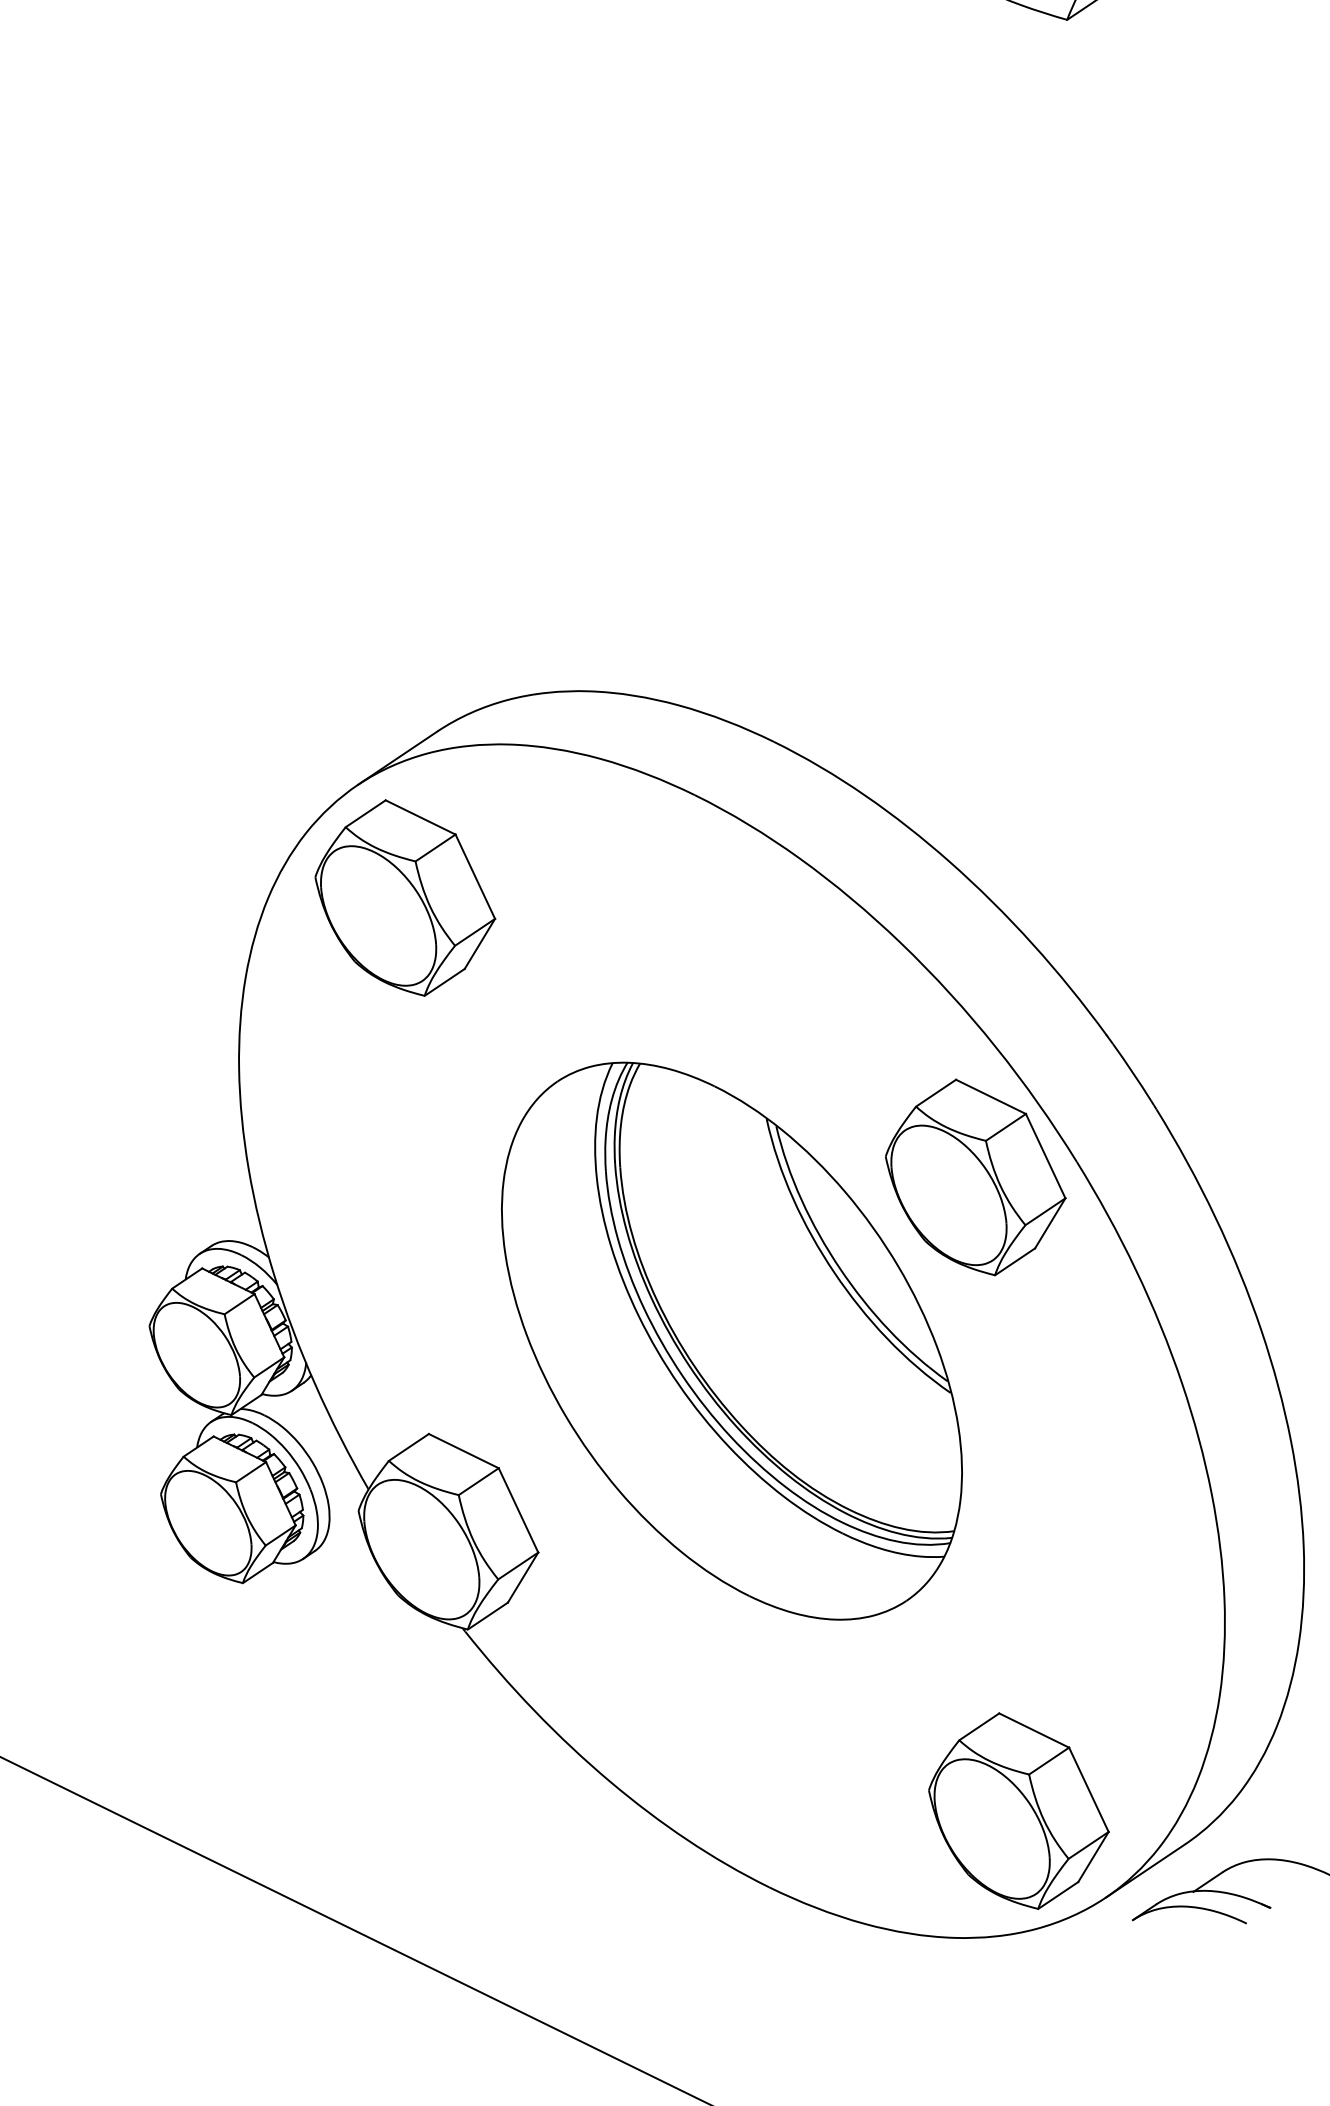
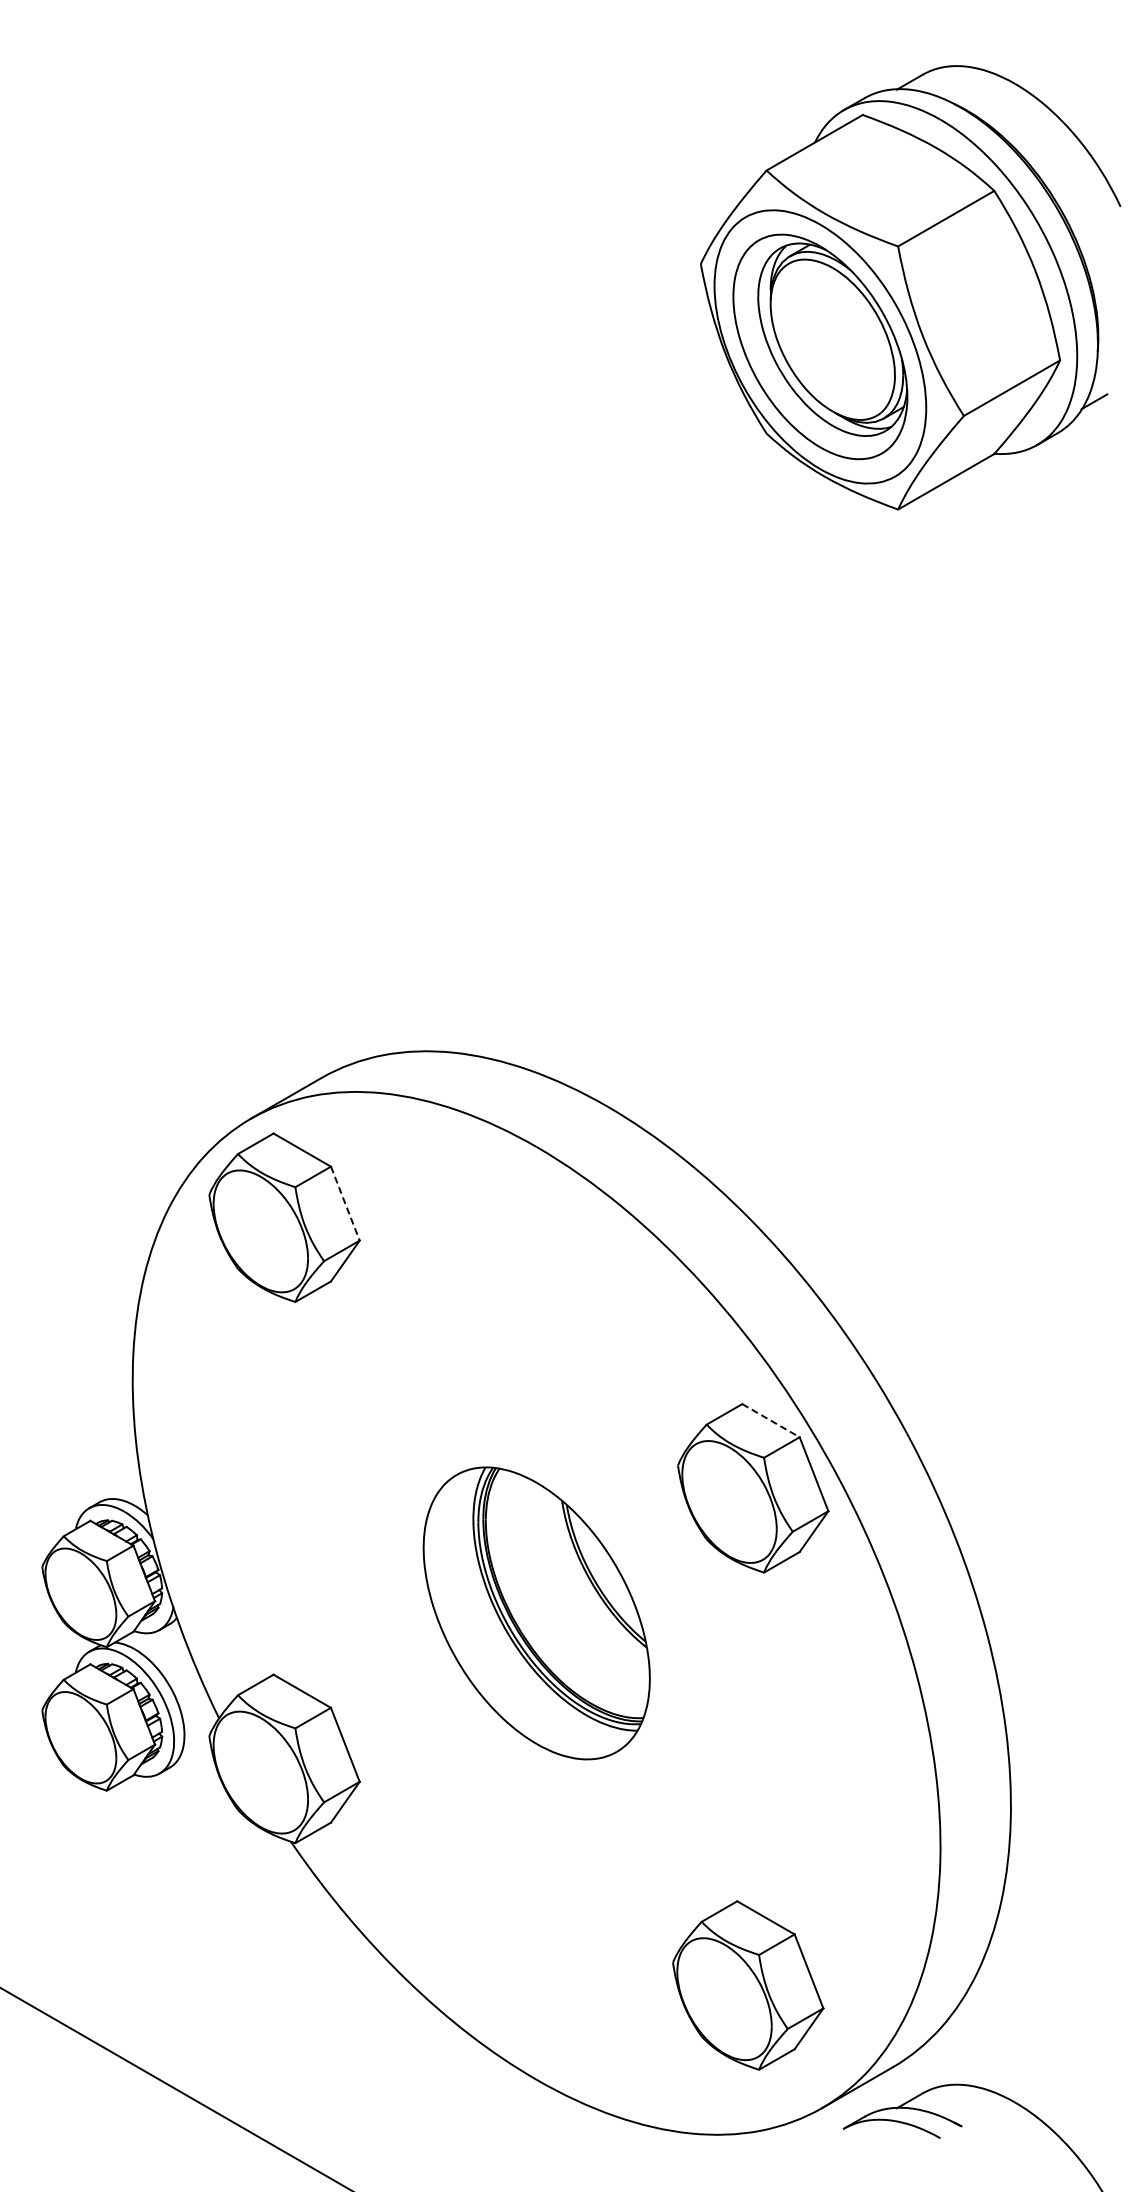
line: (475, 876) -> (345, 1203), solid -> dashed
line: (991, 1096) -> (771, 1420), solid -> dashed
part: (731, 1341) -> (536, 1613), size x0.6
part: (1019, 1811) -> (748, 1985), moved

